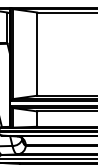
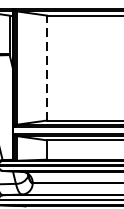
line: (37, 54) -> (47, 68), solid -> dashed

